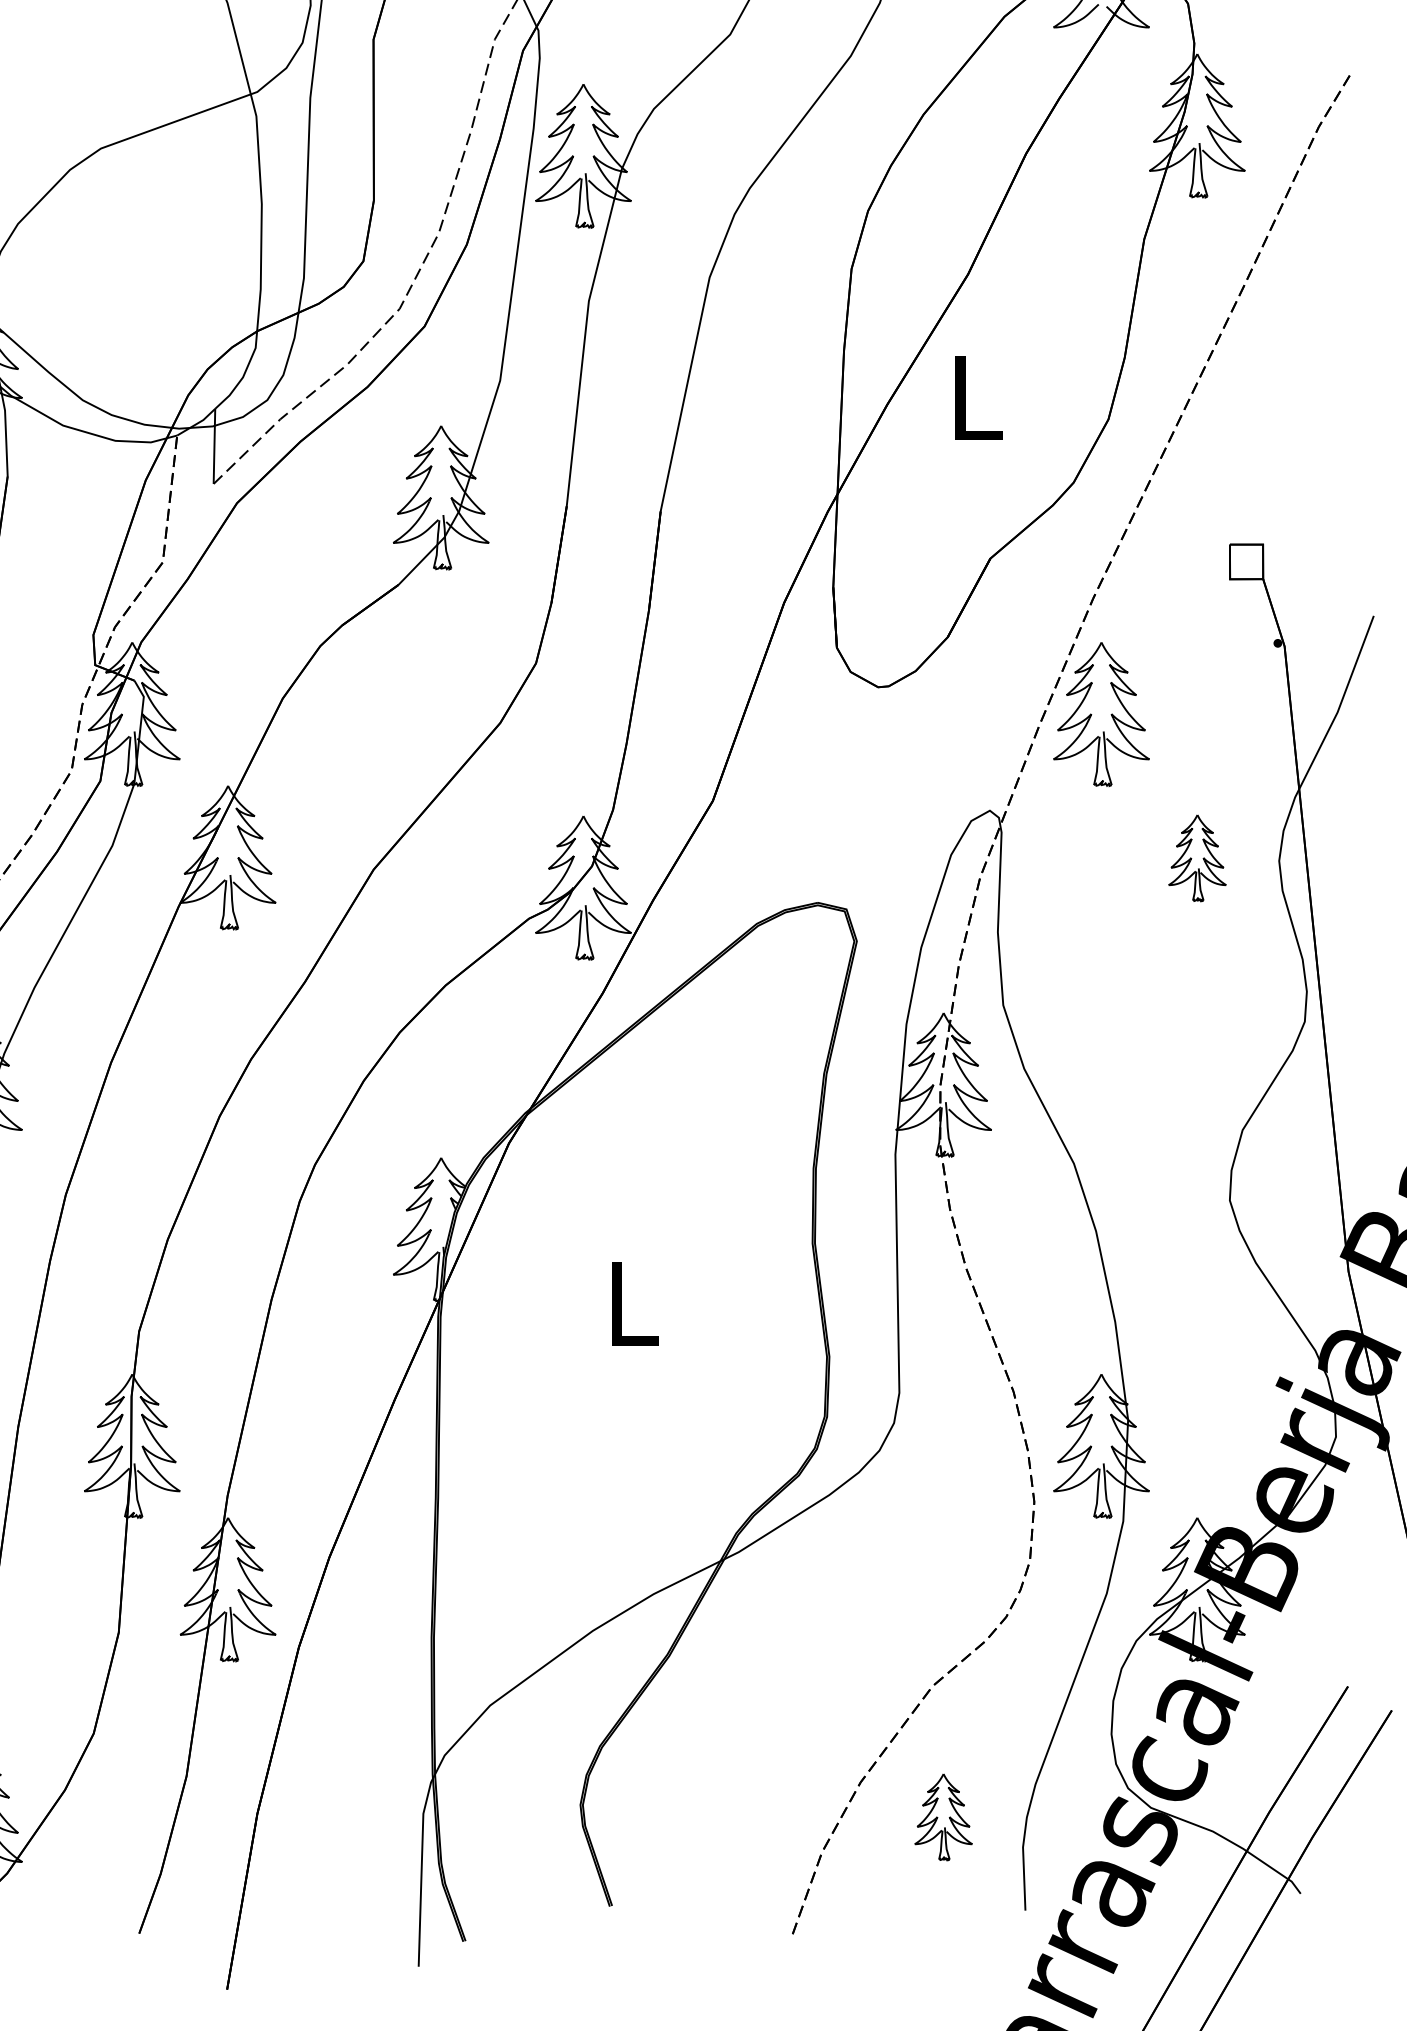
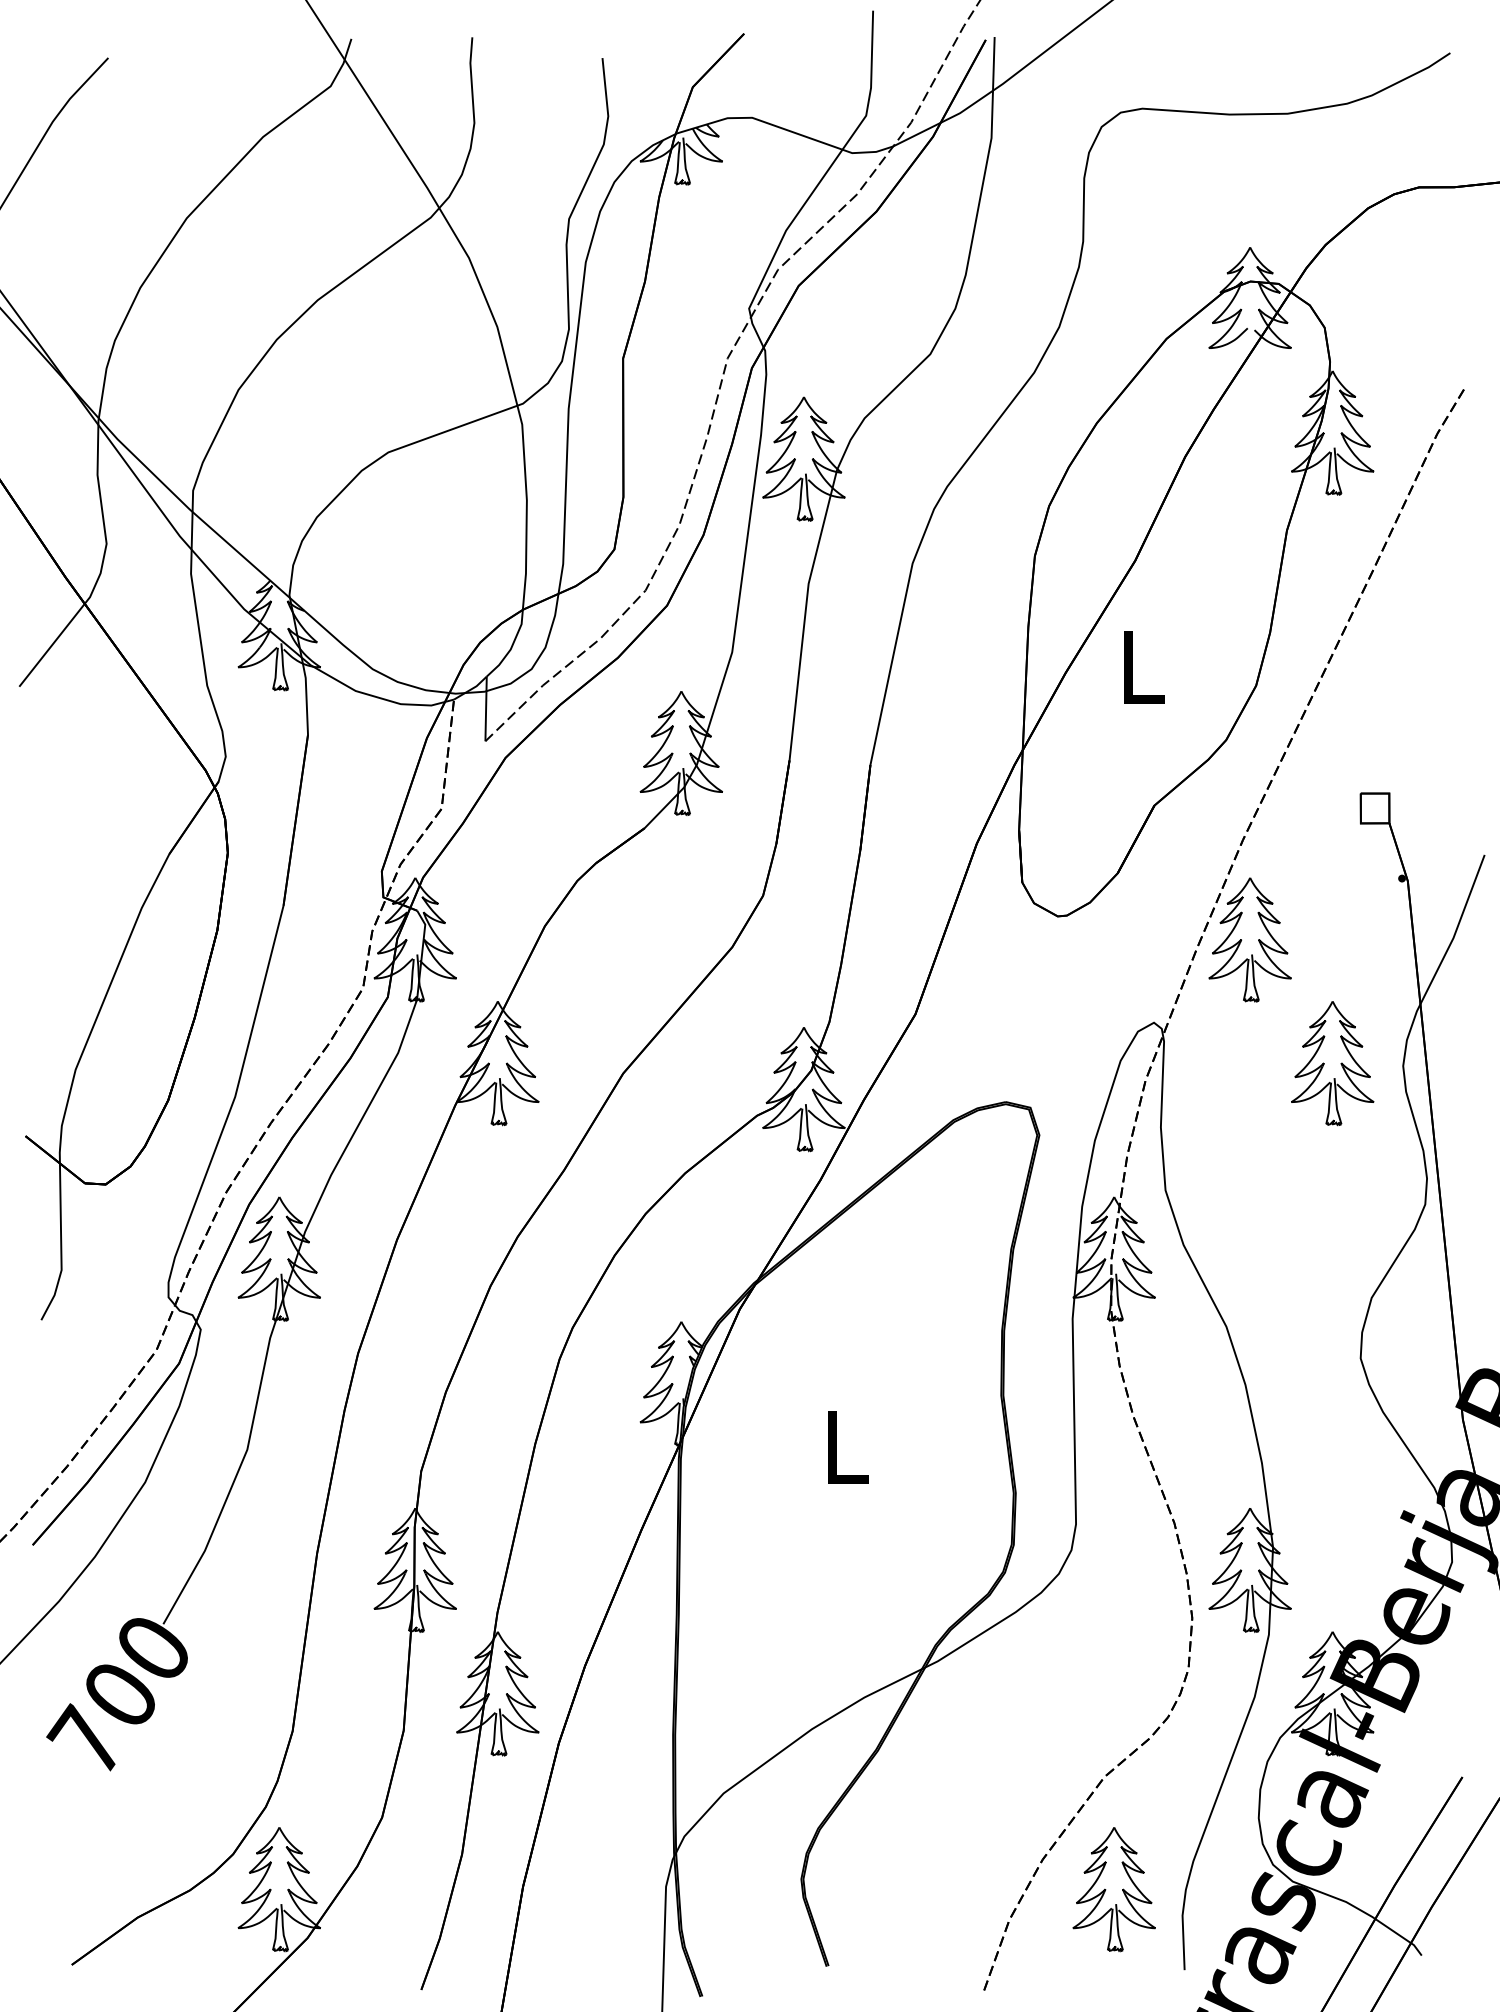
part: (1197, 858) -> (1332, 1063), size x1.67
part: (942, 1817) -> (1113, 1889), size x1.67

